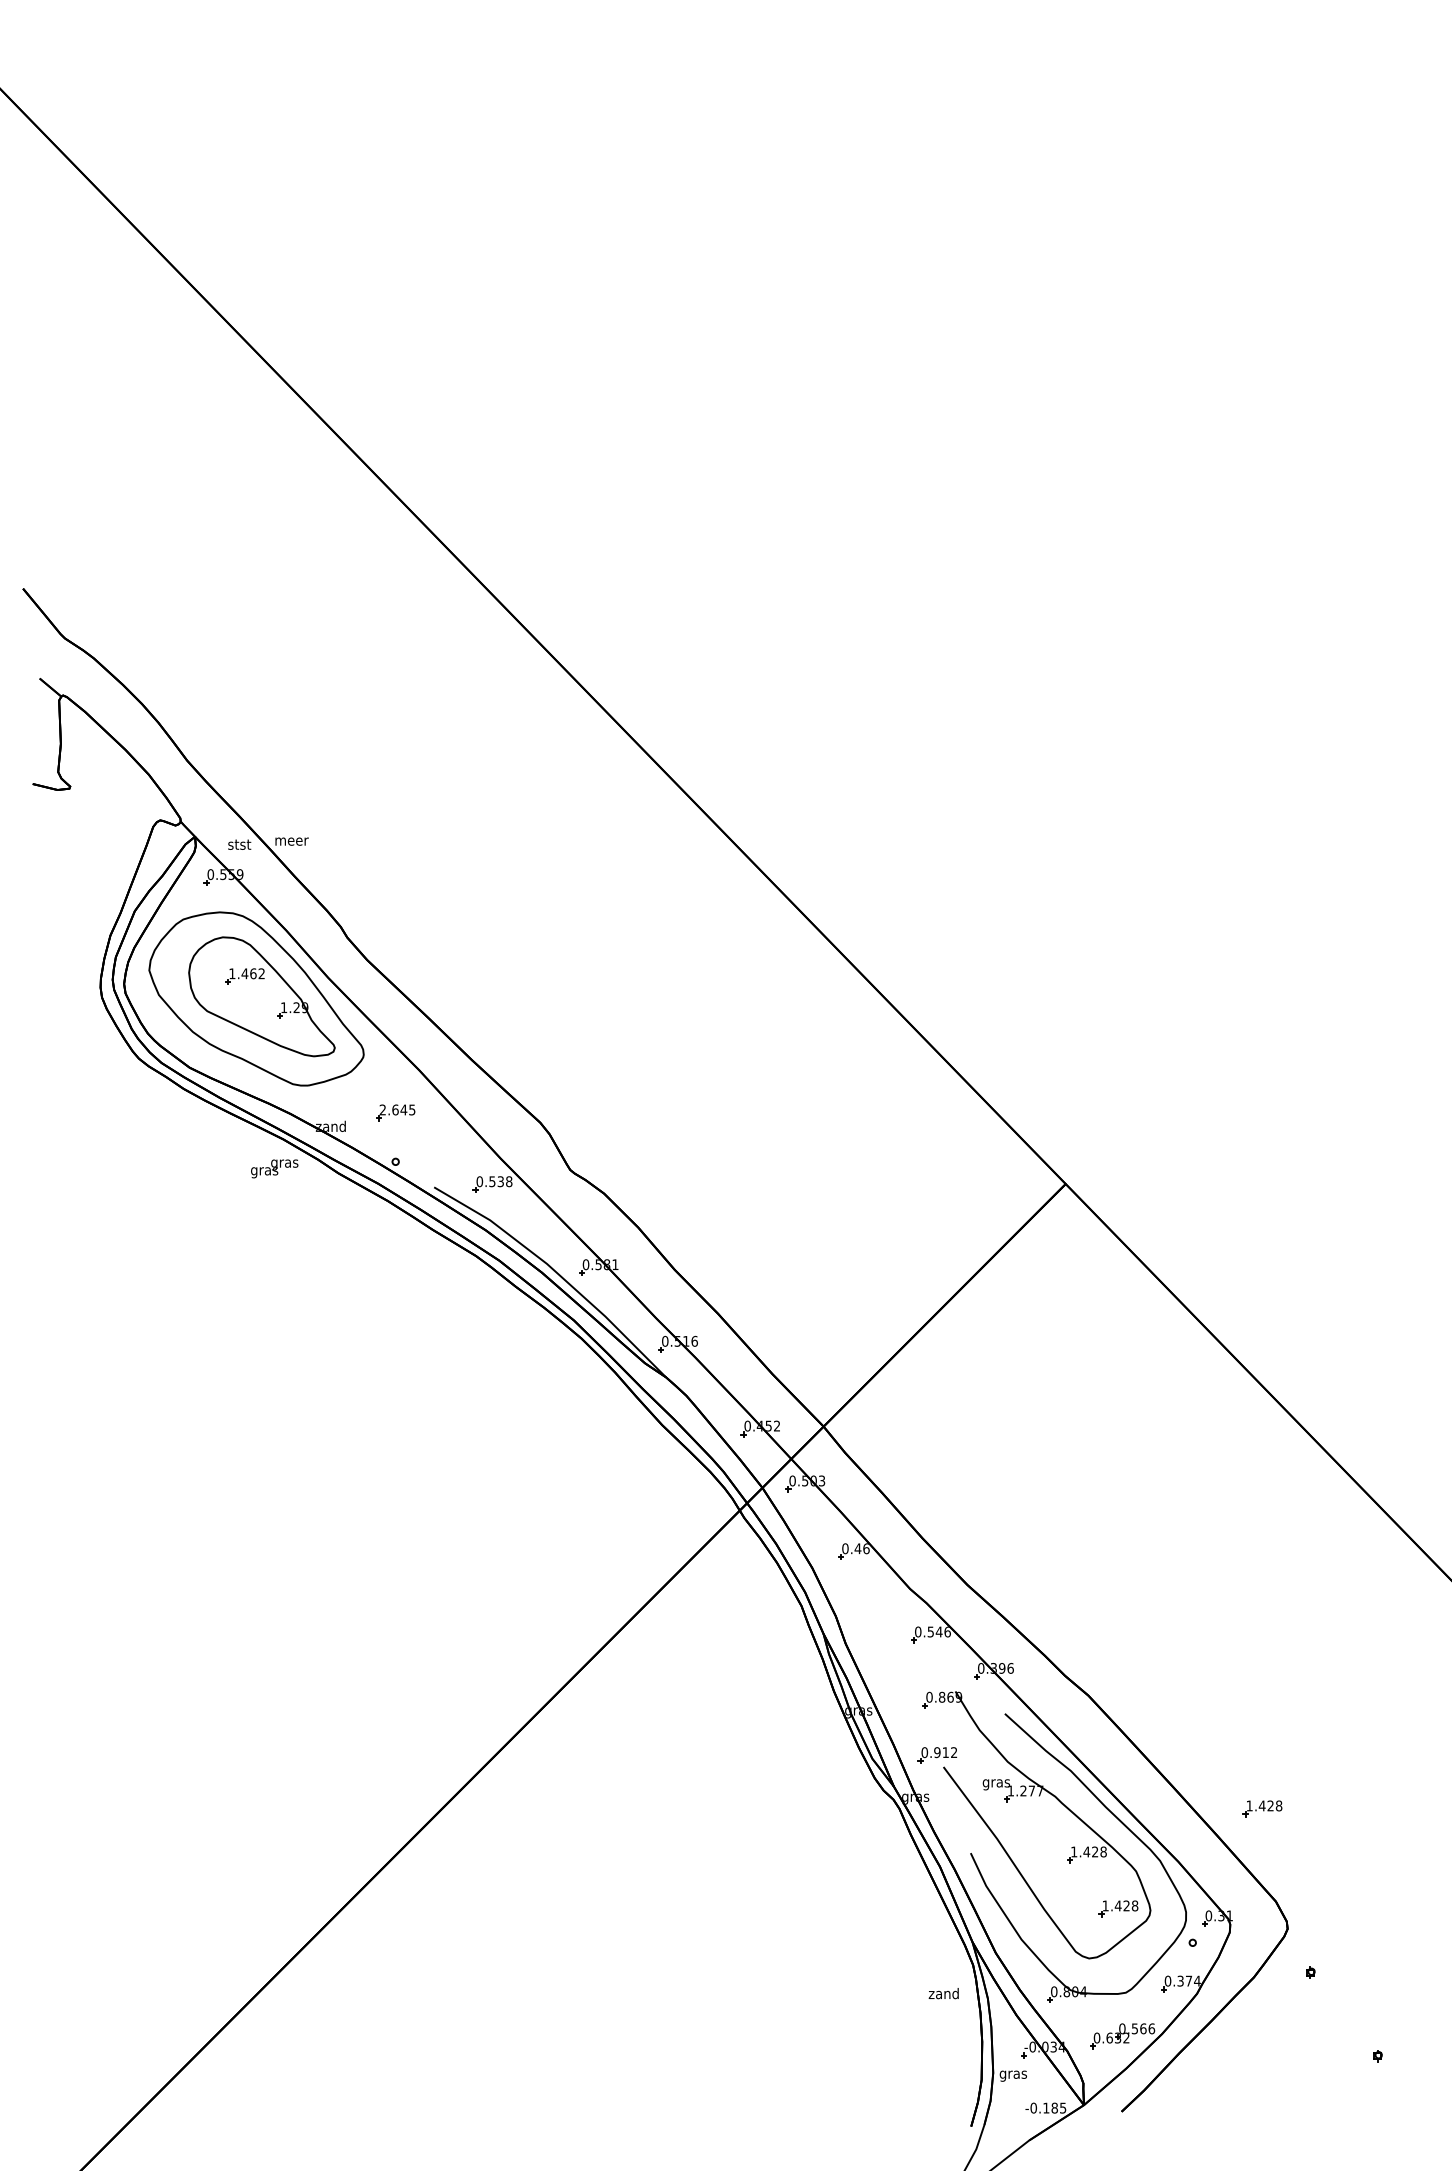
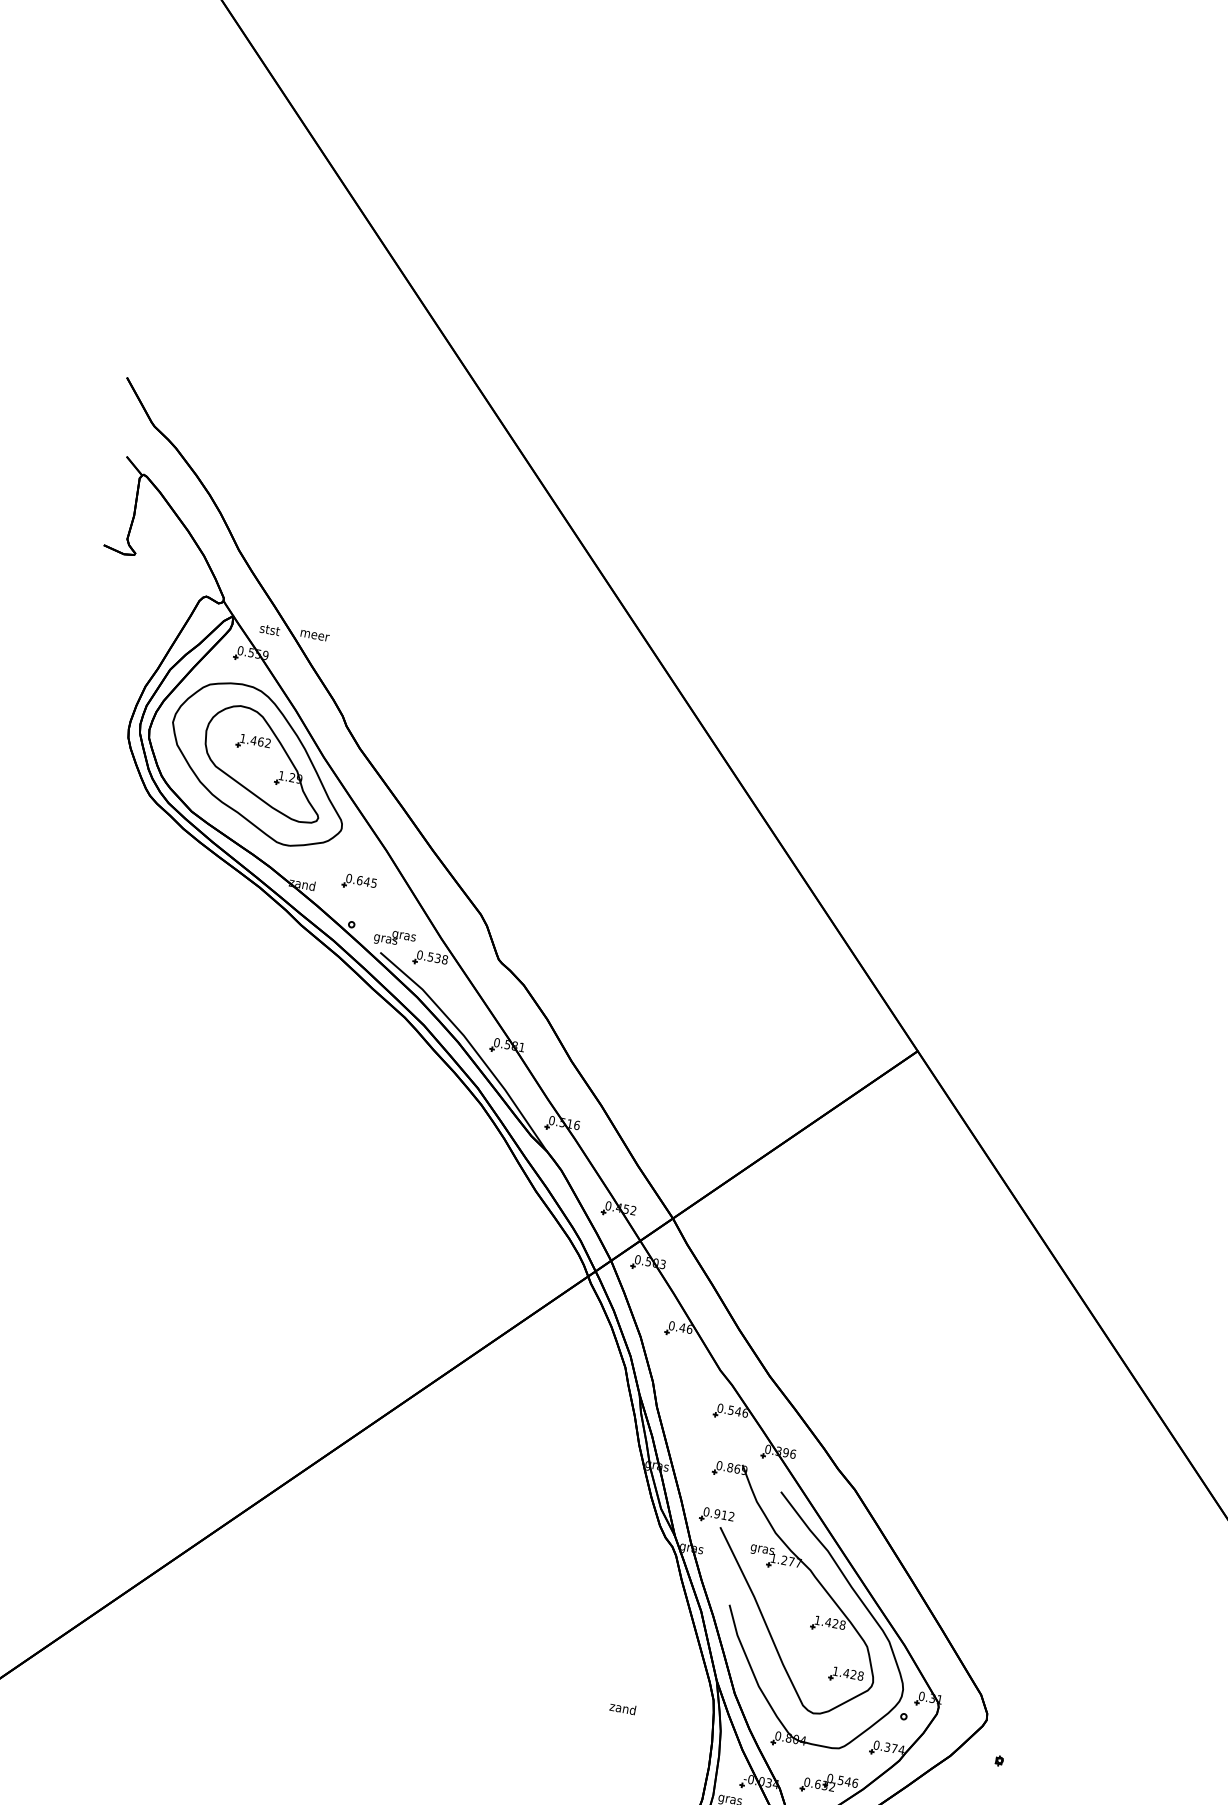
text: (382, 1109) -> (348, 878), 2.645 -> 0.645
text: (274, 1168) -> (394, 938), moved
part: (1262, 1808) -> (984, 1613), removed
text: (943, 1993) -> (622, 1708), moved
text: (1142, 2028) -> (847, 1781), 0.566 -> 0.546

